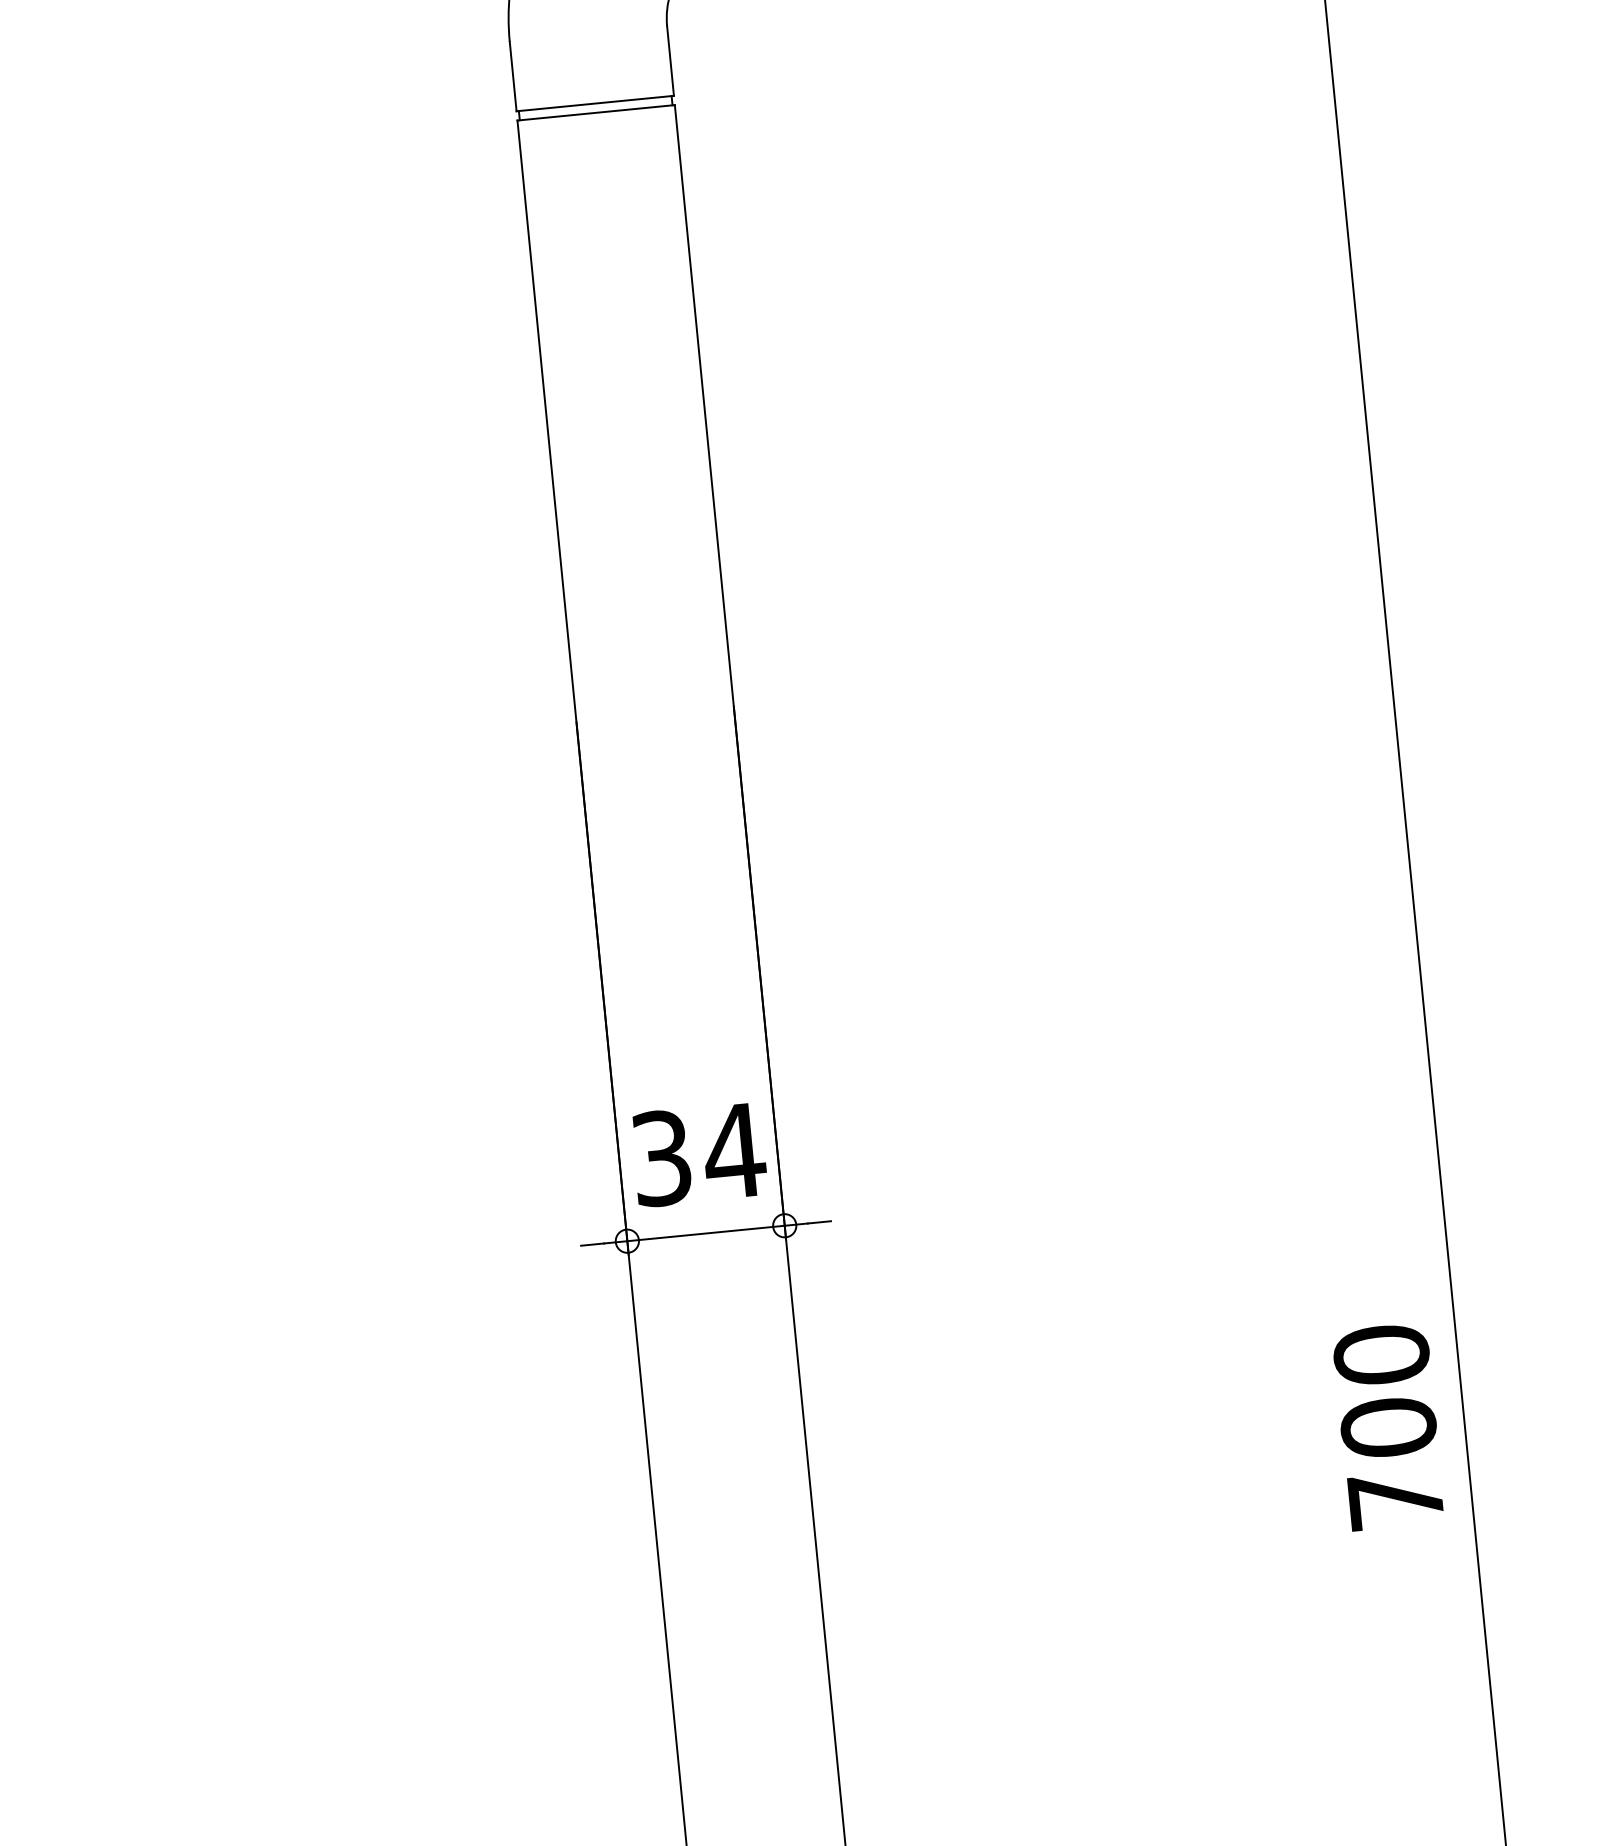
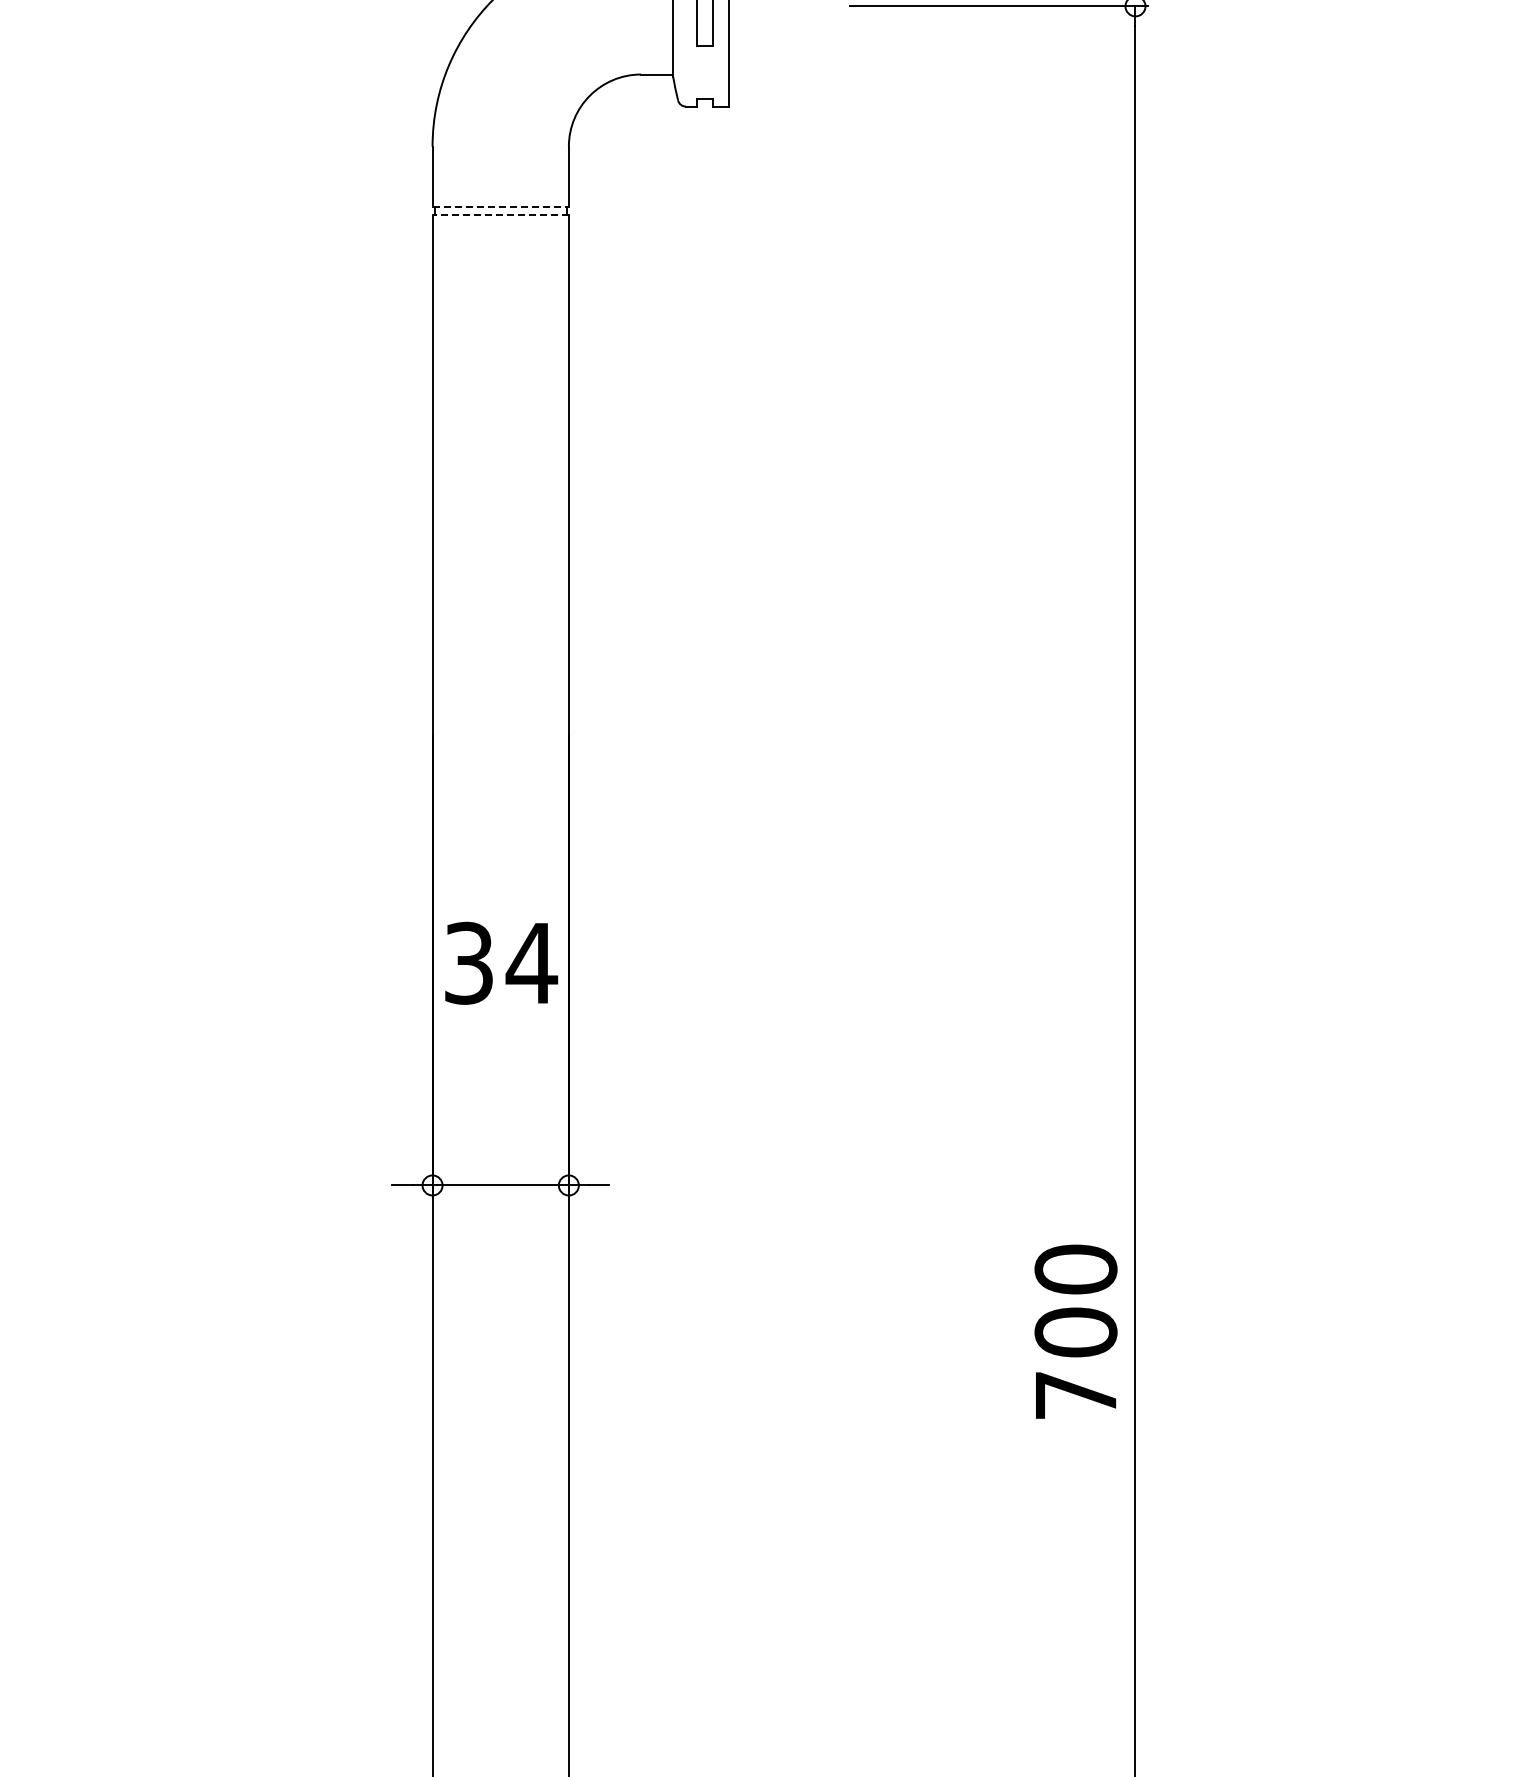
line: (596, 103) -> (501, 206), solid -> dashed
line: (595, 112) -> (500, 214), solid -> dashed
text: (699, 1153) -> (501, 962), moved
text: (1387, 1426) -> (1075, 1331), moved

